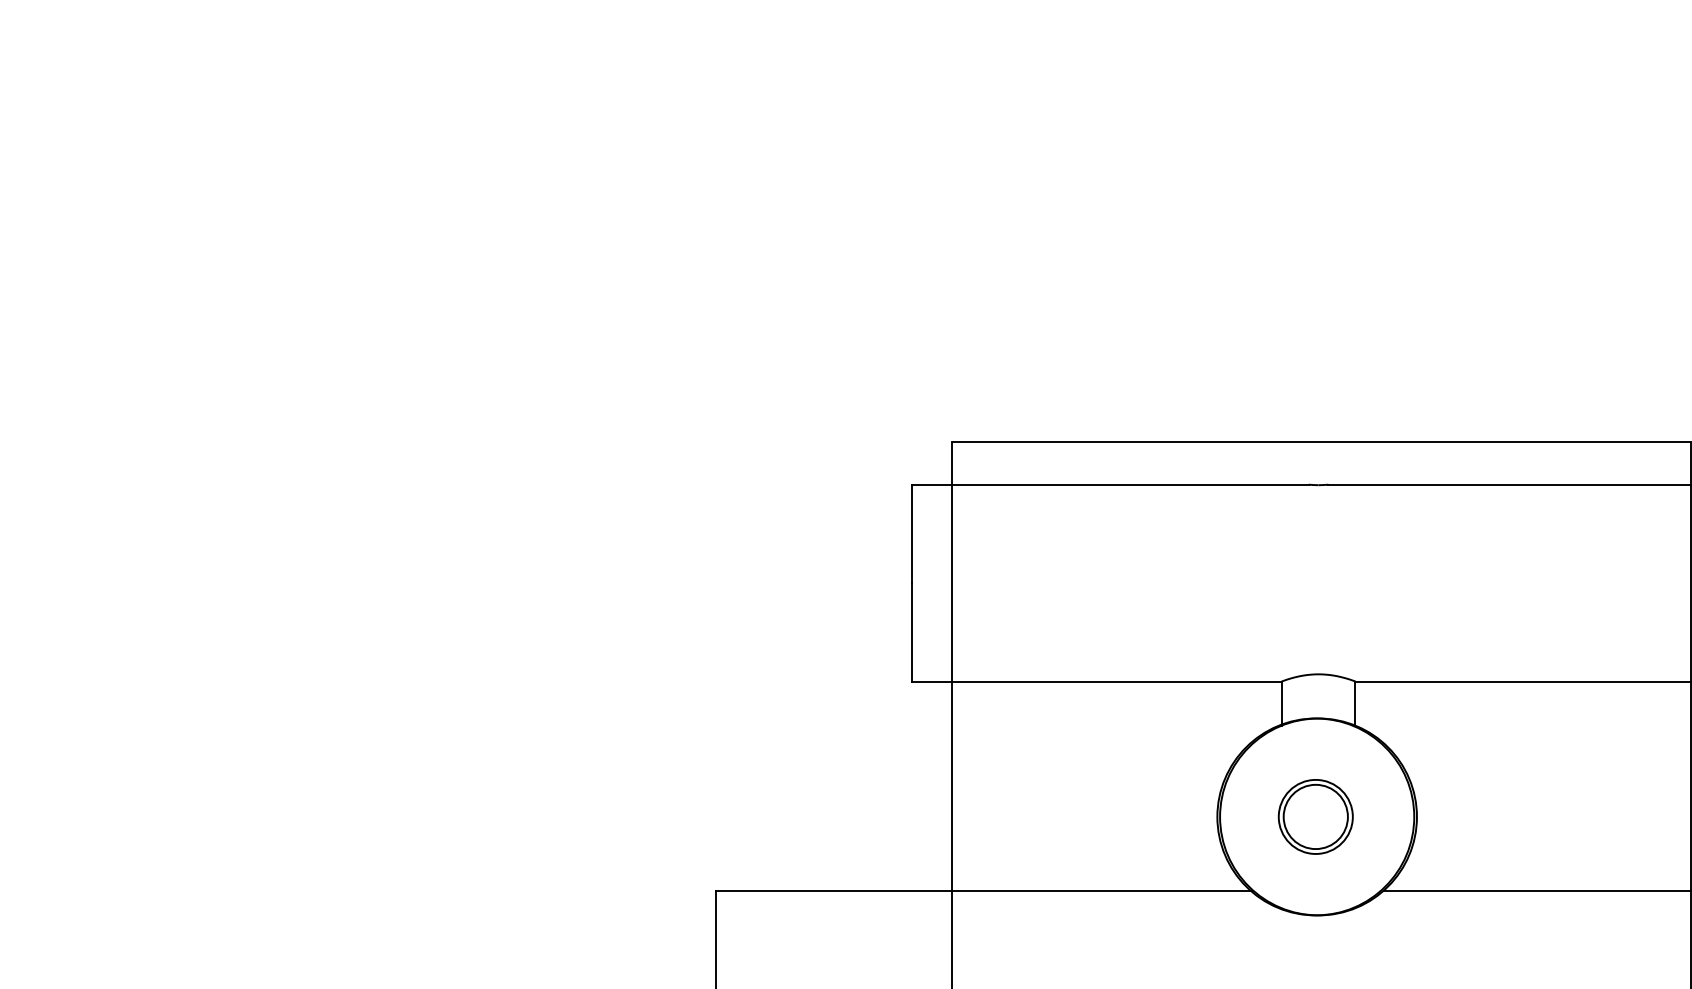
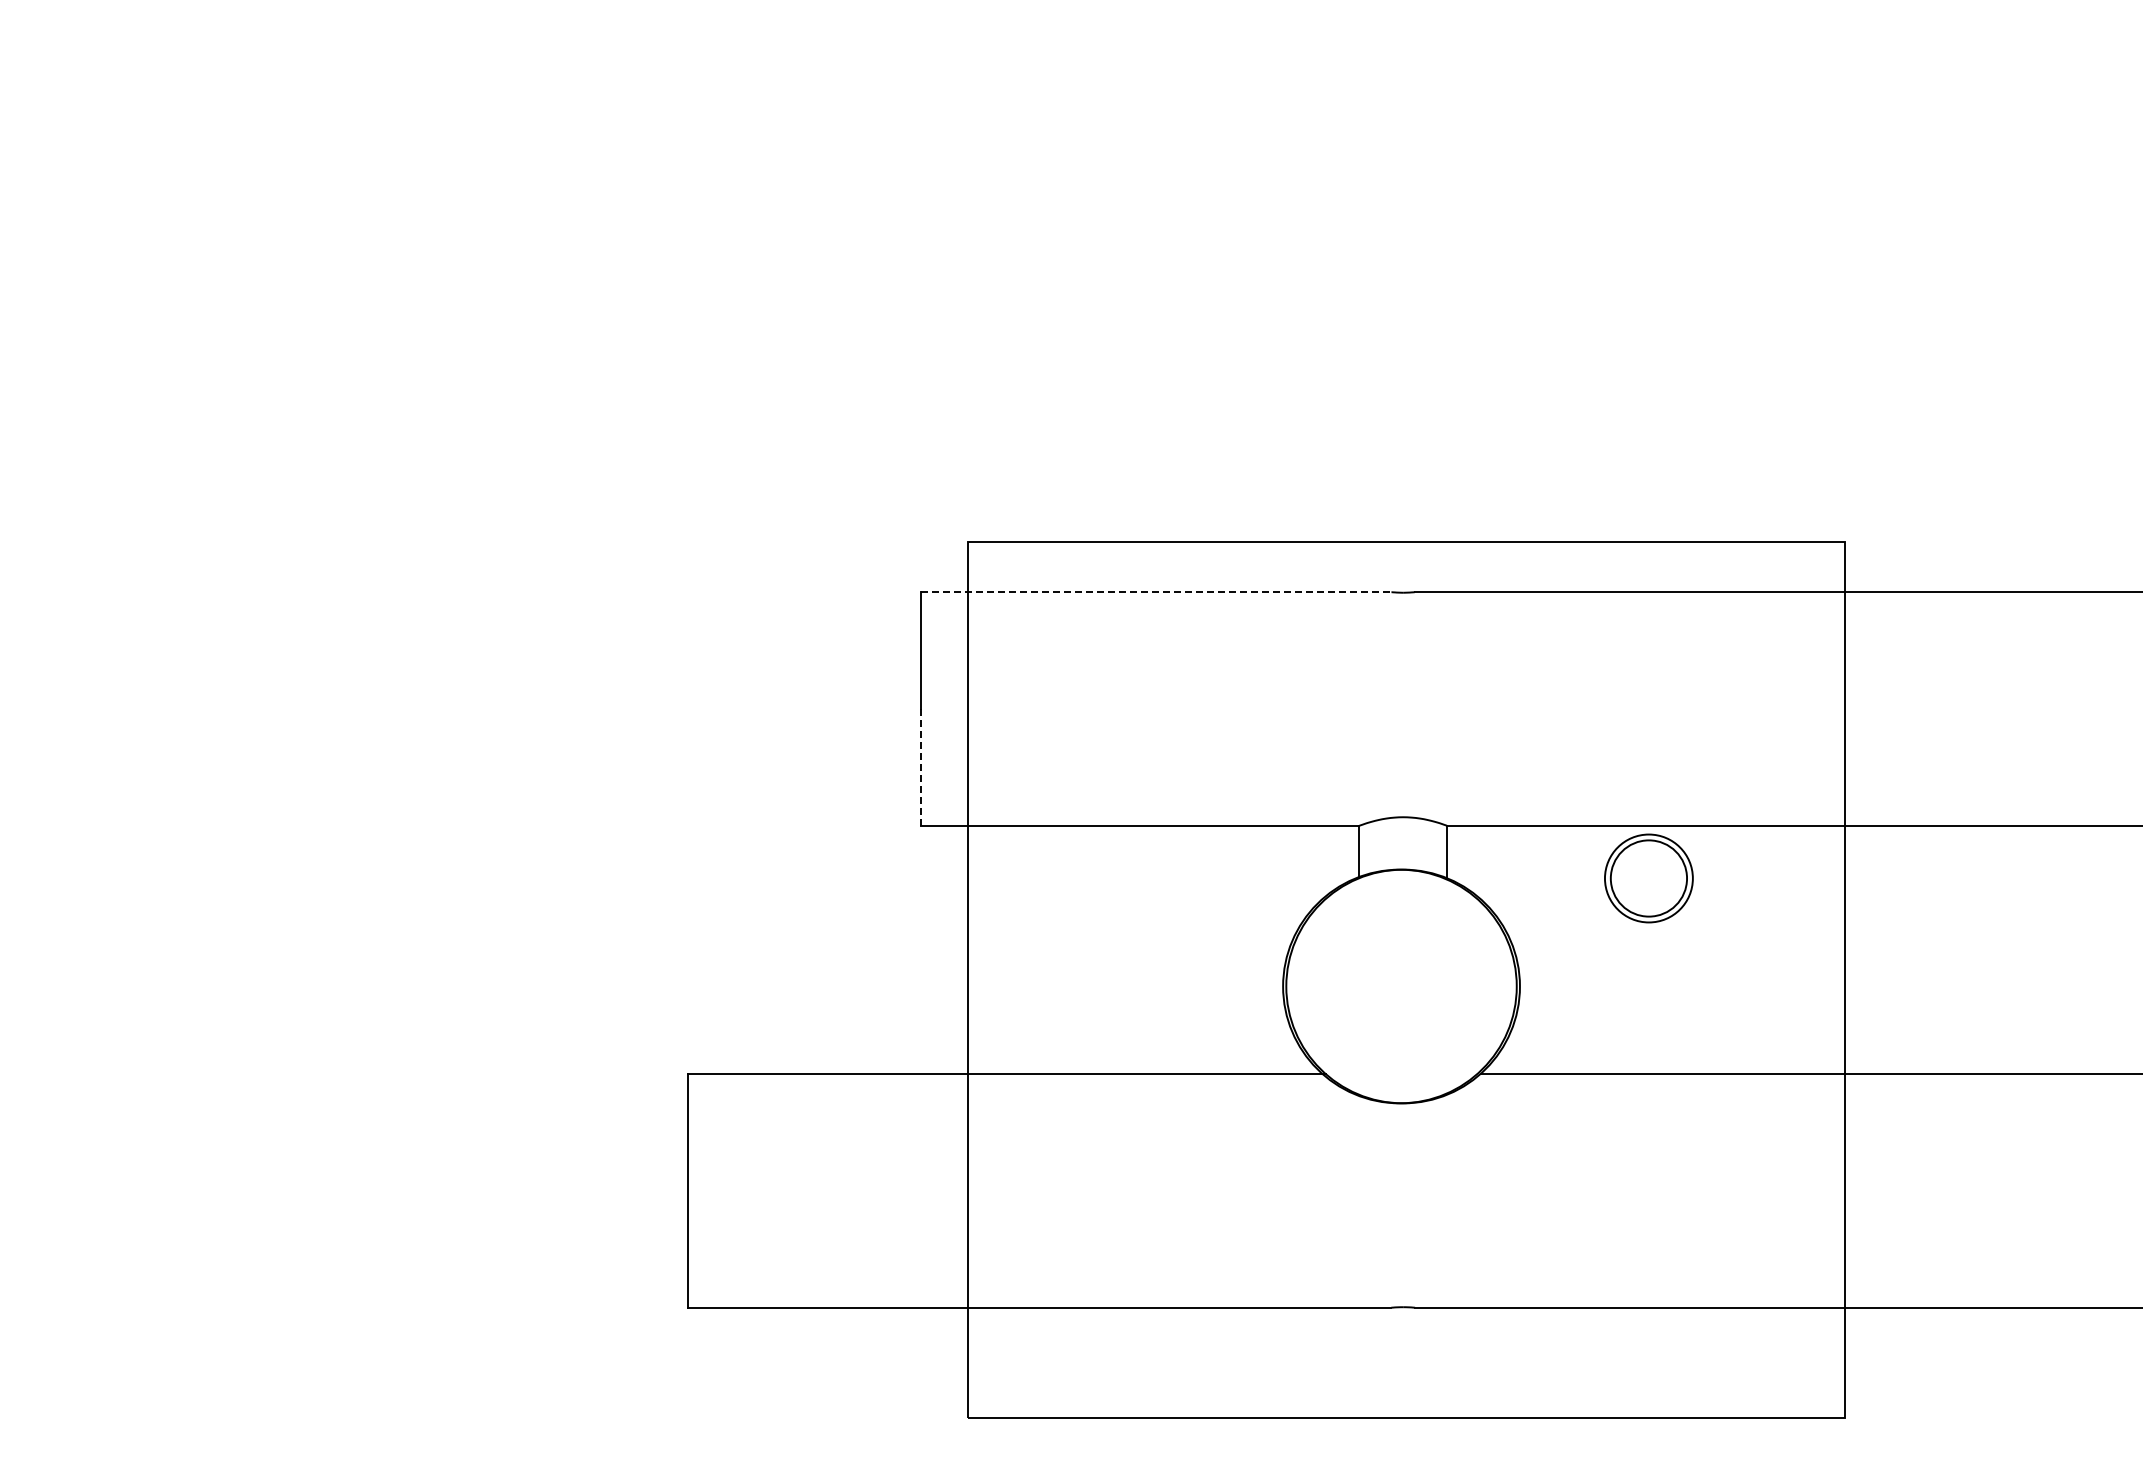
line: (1110, 484) -> (1156, 592), solid -> dashed
line: (912, 632) -> (921, 767), solid -> dashed
part: (1315, 816) -> (1648, 878), moved

